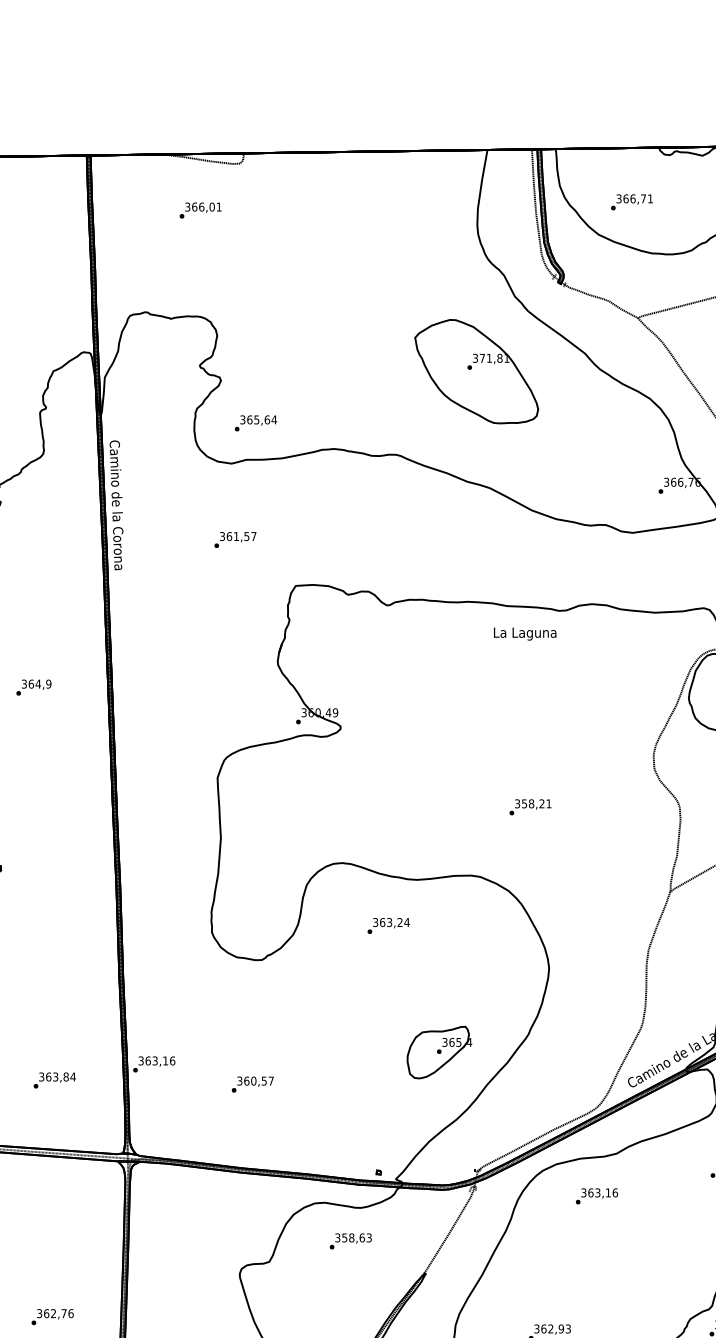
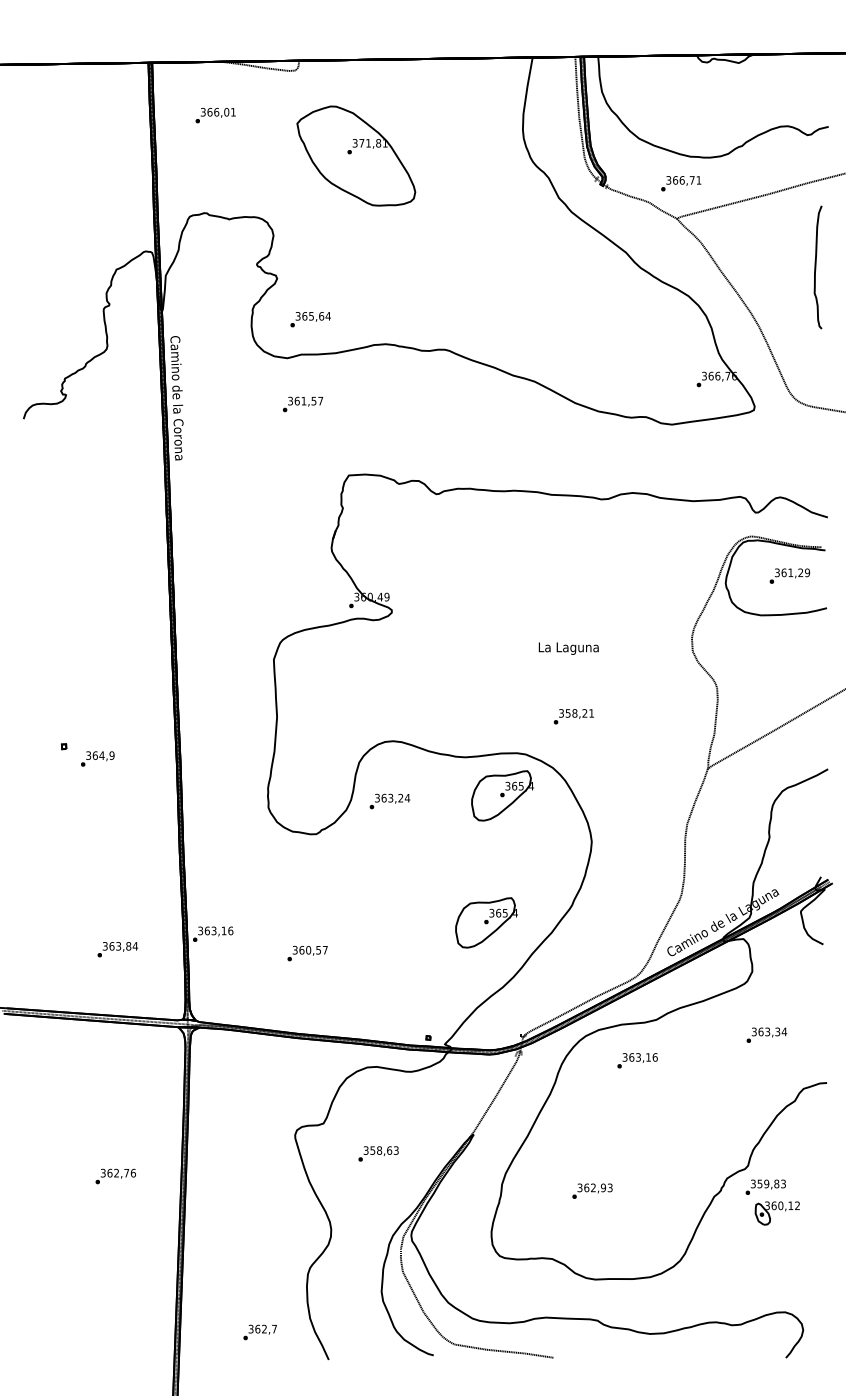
text: (632, 202) -> (681, 183), moved
text: (200, 210) -> (215, 115), moved
part: (476, 371) -> (356, 155), moved
text: (235, 540) -> (303, 404), moved
text: (524, 633) -> (568, 648), moved
text: (33, 687) -> (97, 758), moved
text: (530, 807) -> (573, 716), moved
part: (456, 919) -> (502, 795), added
text: (388, 925) -> (389, 801), moved
text: (350, 1240) -> (378, 1153), moved

